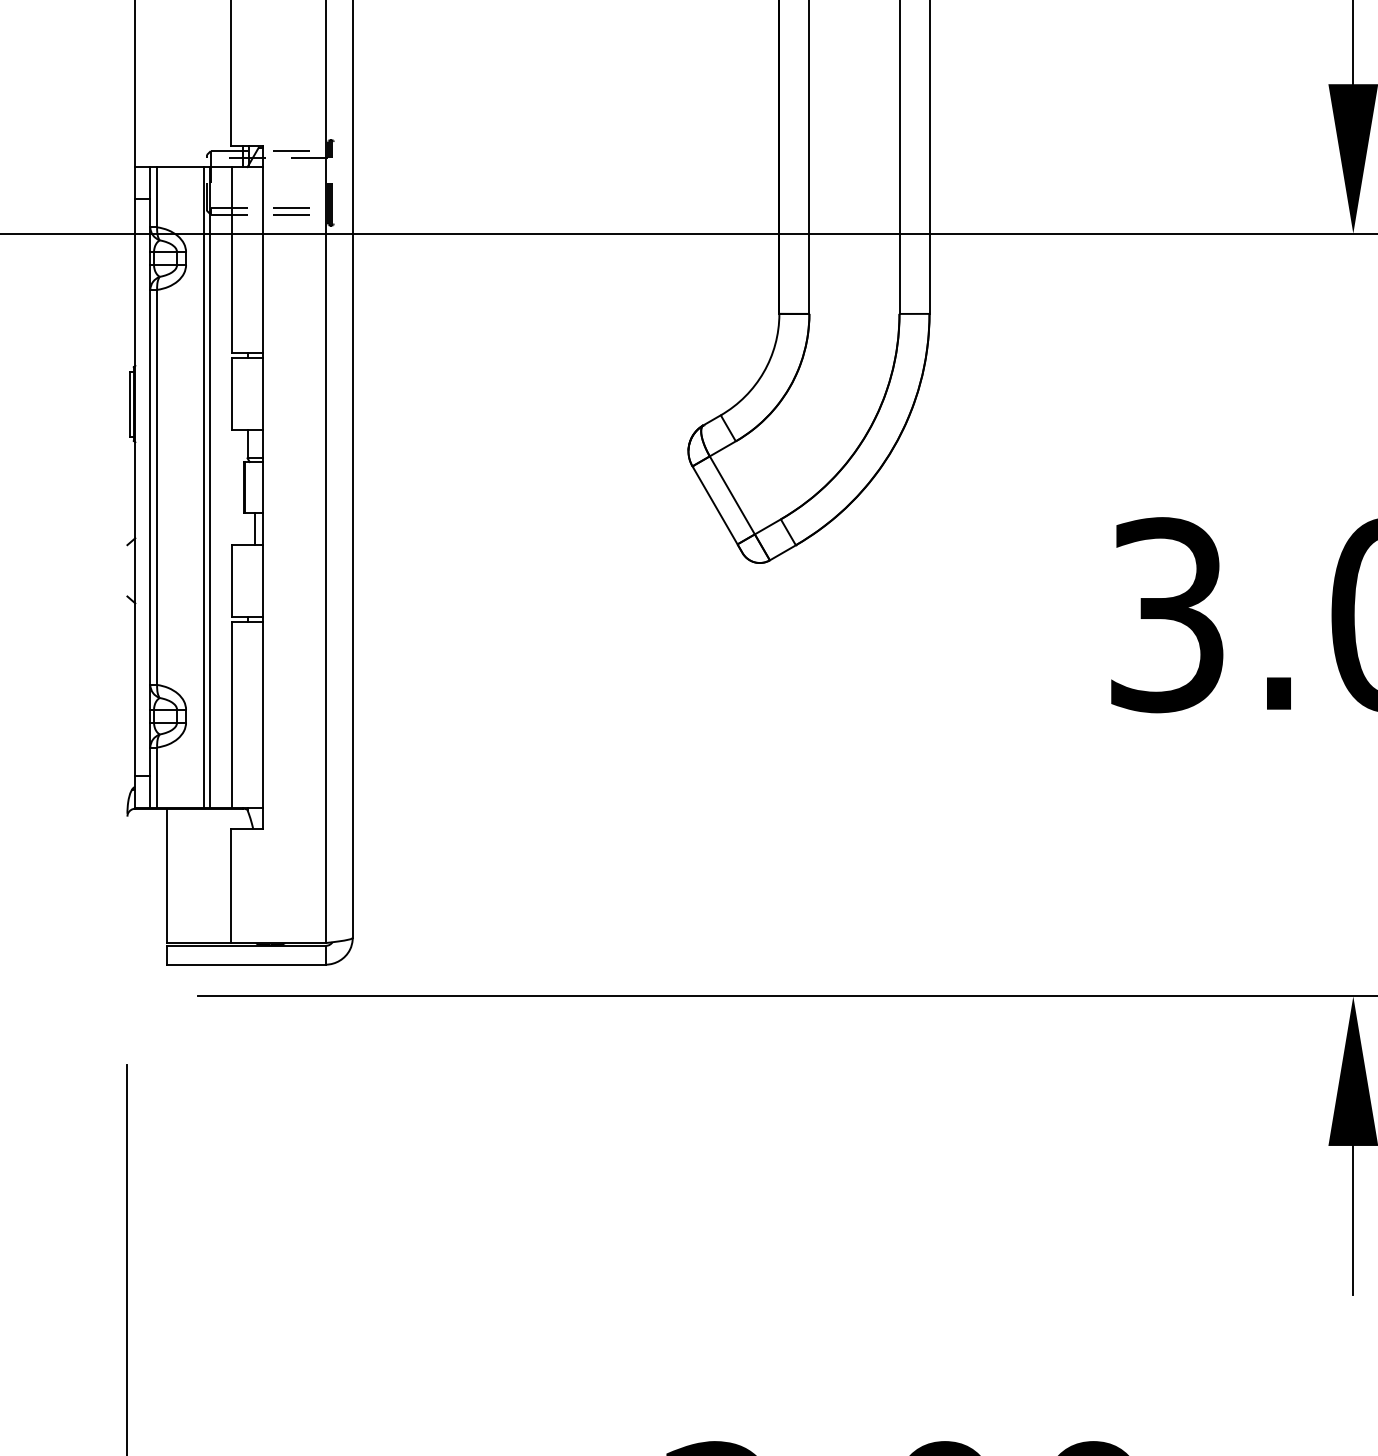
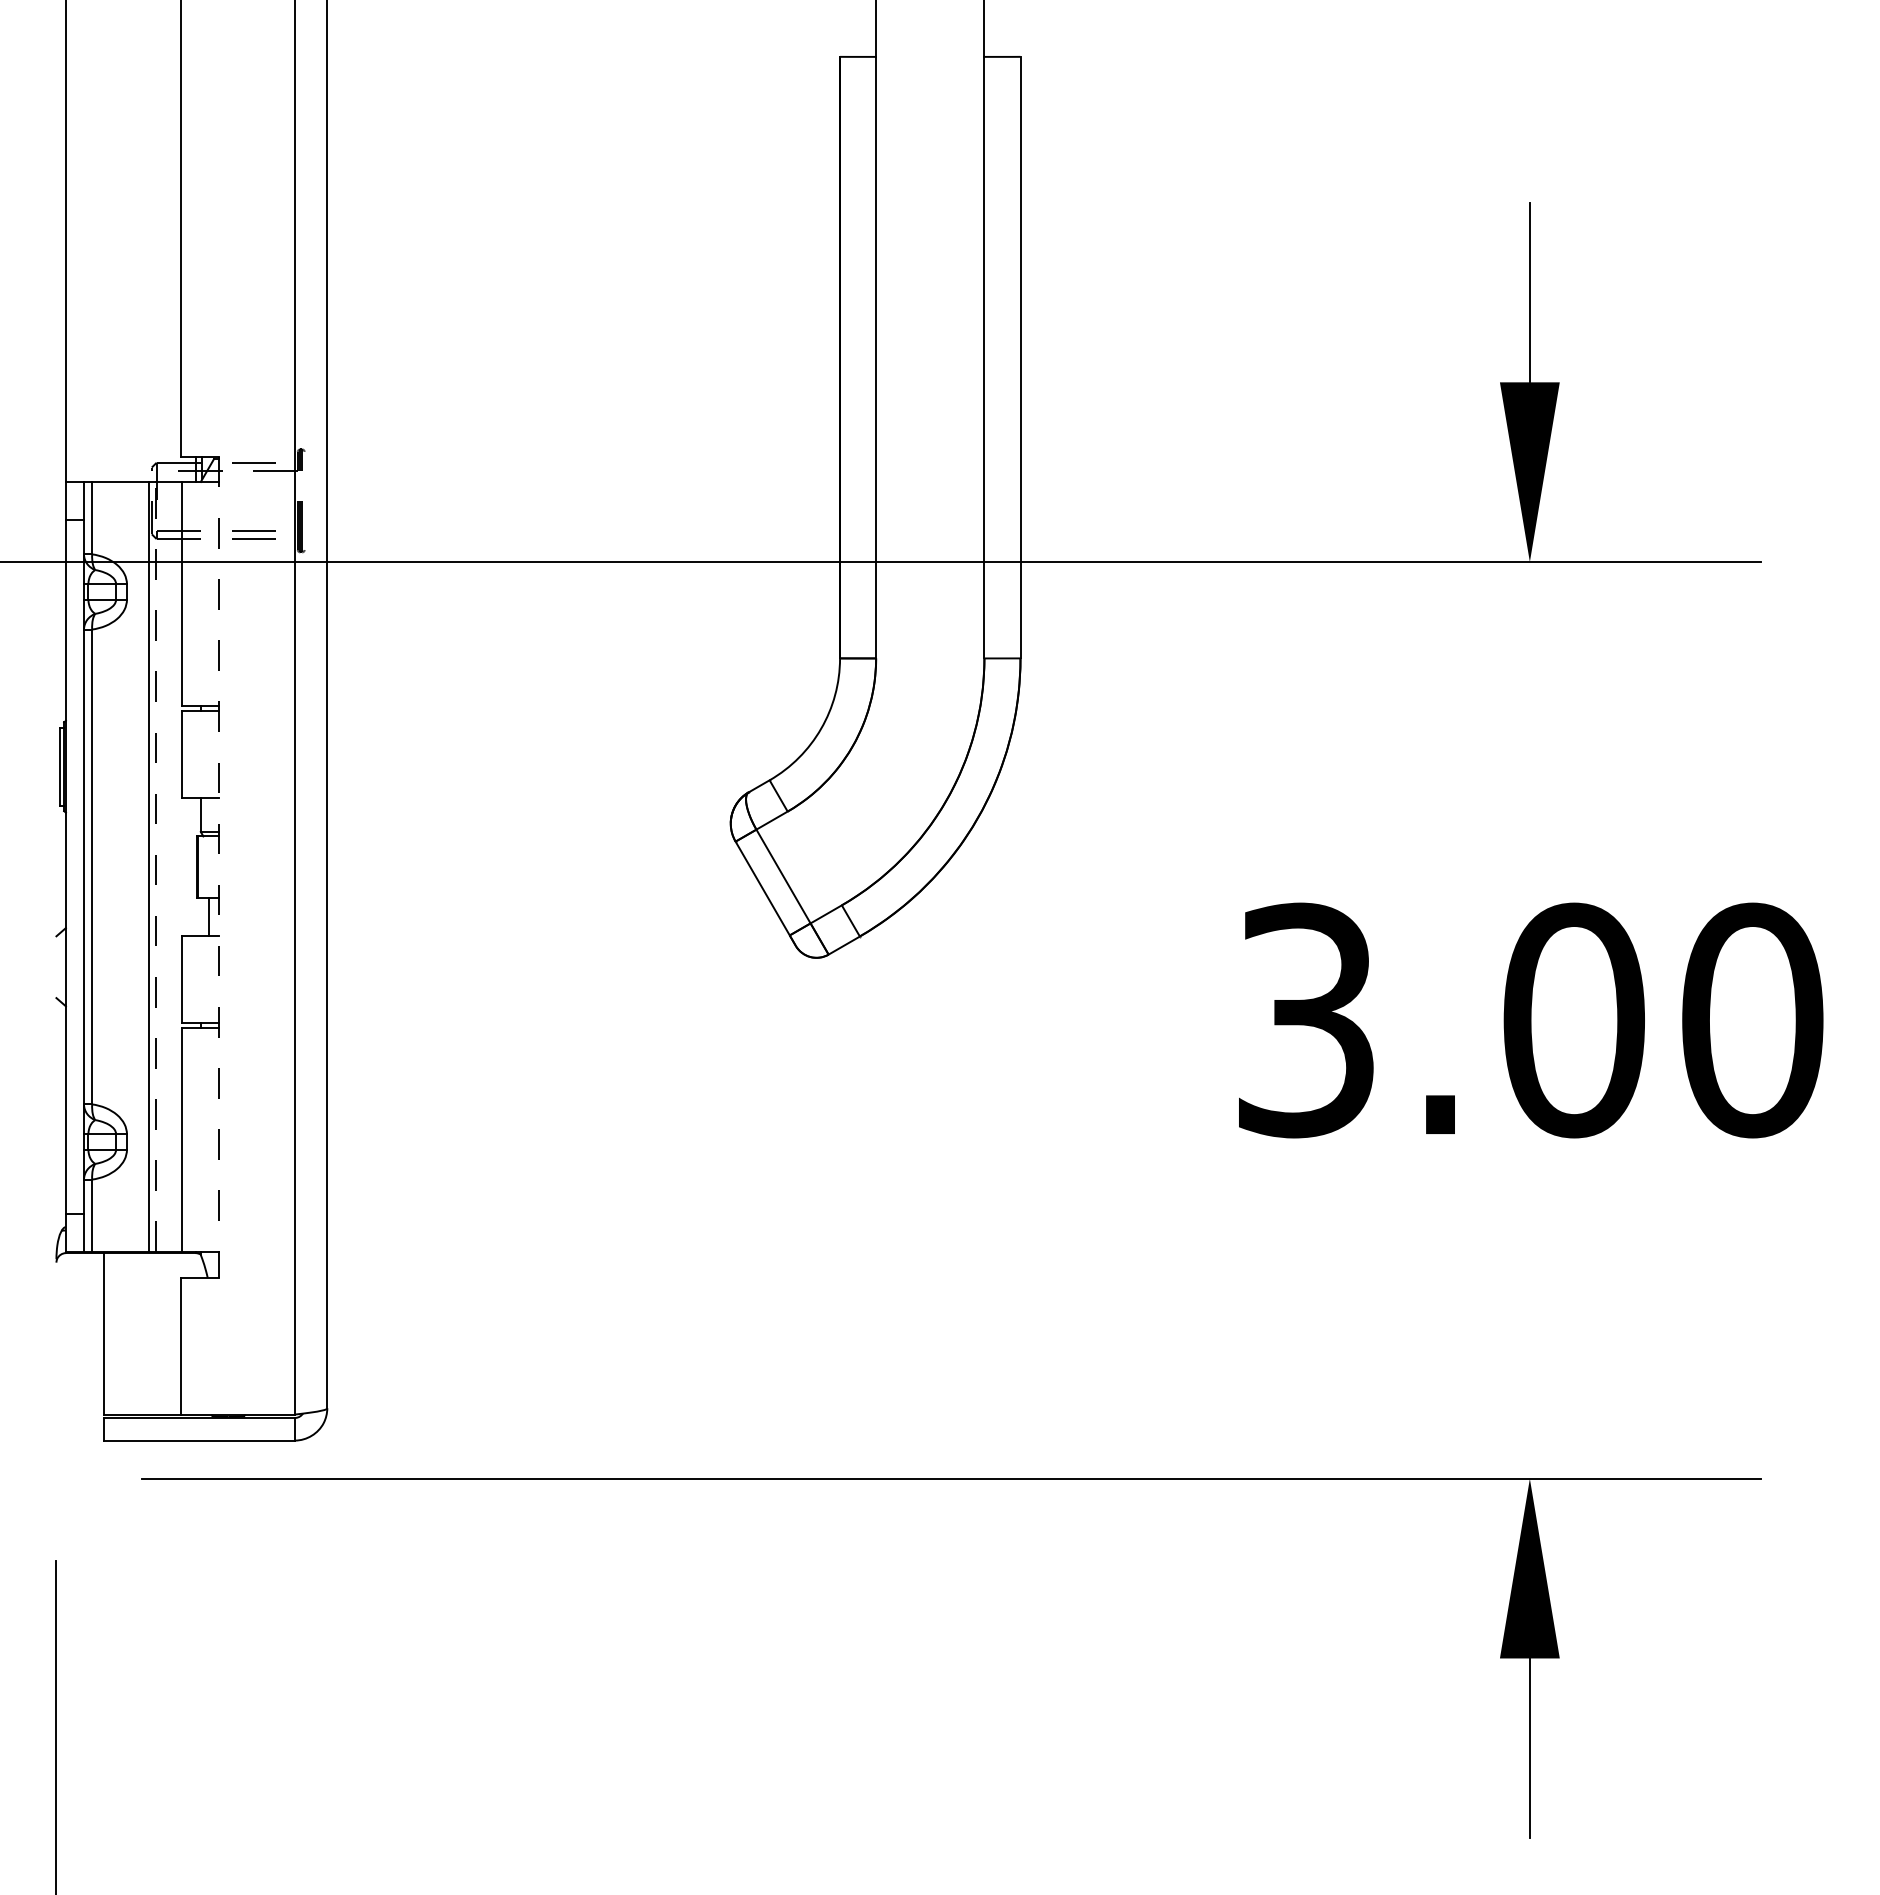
line: (209, 487) -> (155, 866), solid -> dashed
line: (262, 487) -> (218, 867), solid -> dashed

